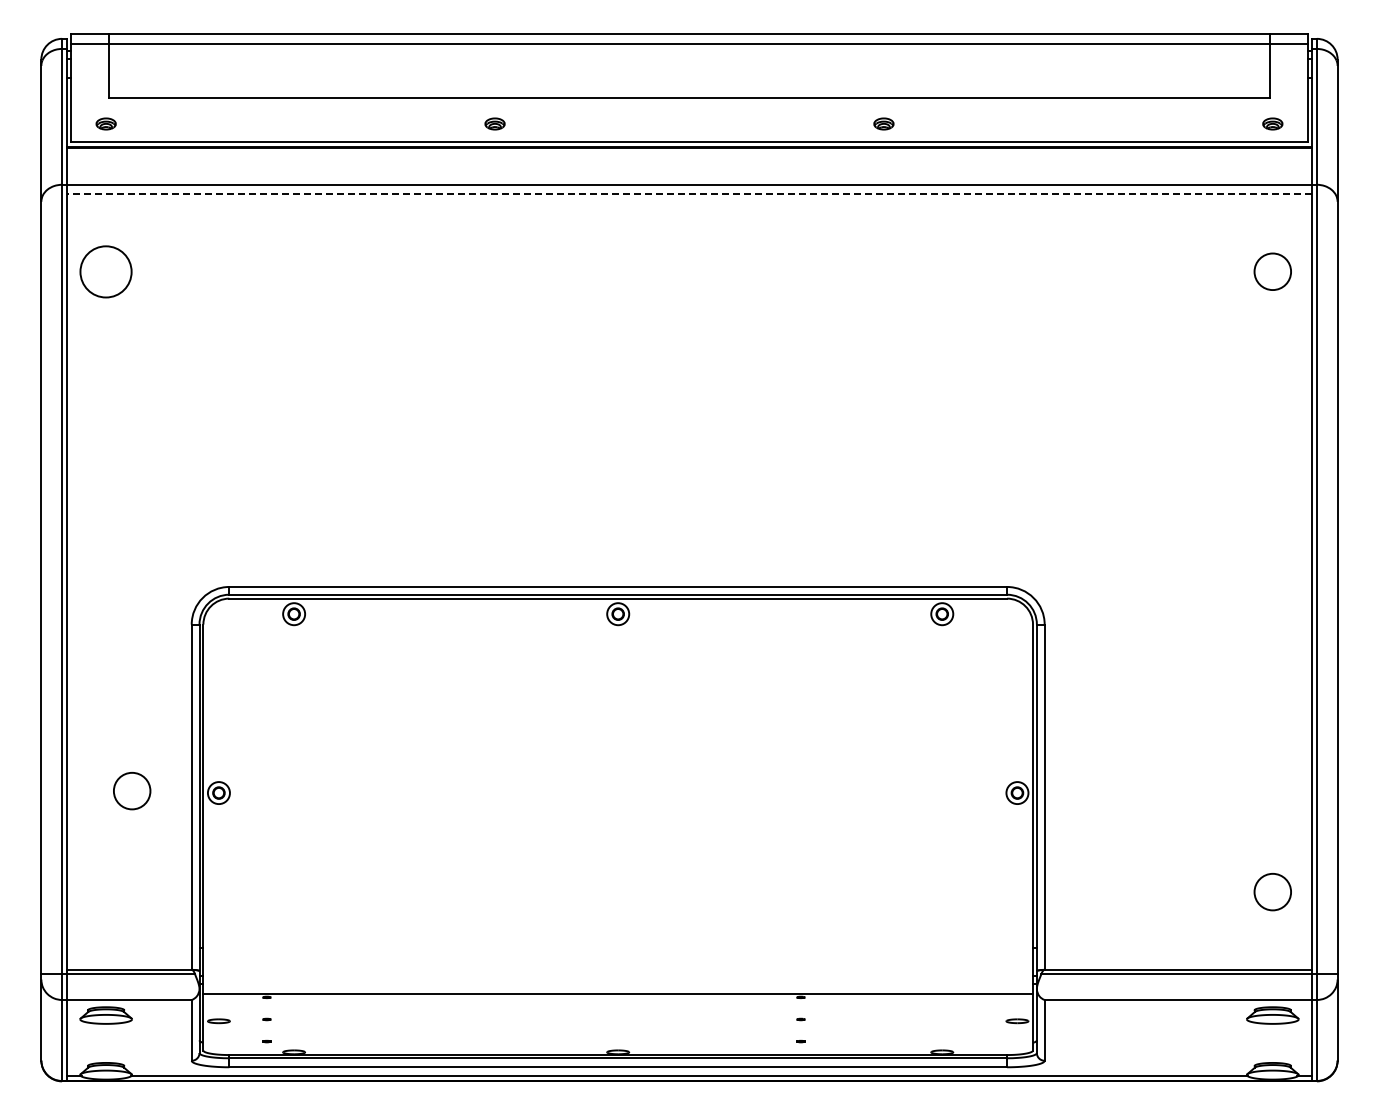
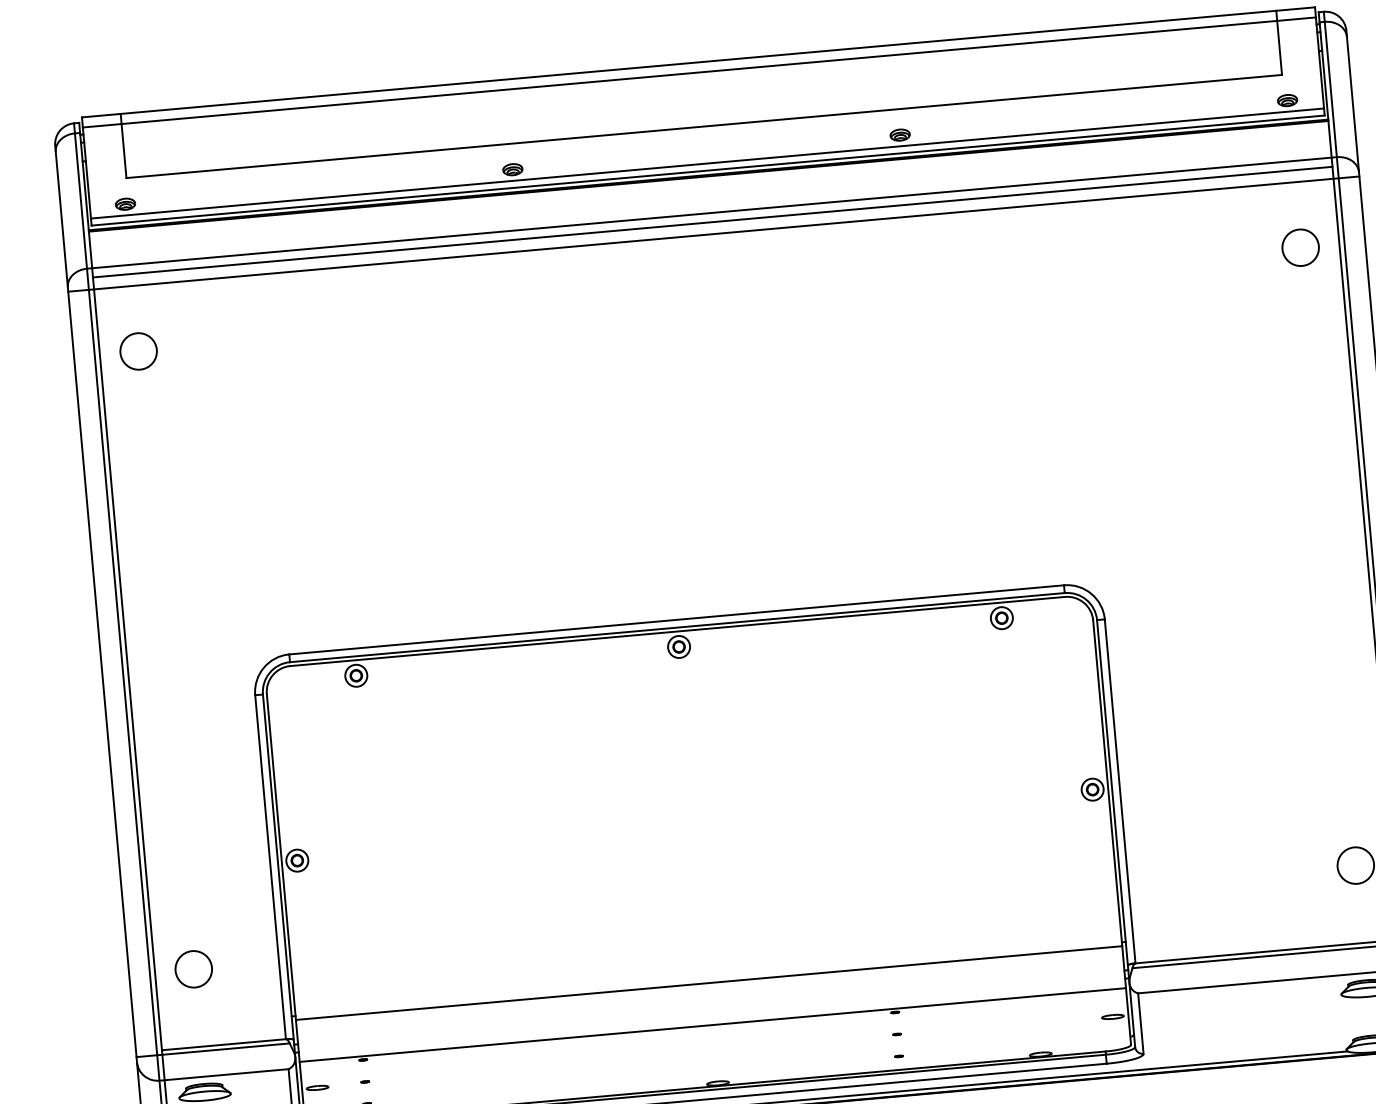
line: (689, 135) -> (707, 163), added
line: (689, 194) -> (712, 222), dashed -> solid
line: (689, 206) -> (713, 234), added
circle: (106, 271) -> (138, 351), size x0.71
circle: (132, 791) -> (194, 969), moved
line: (618, 951) -> (709, 982), added

